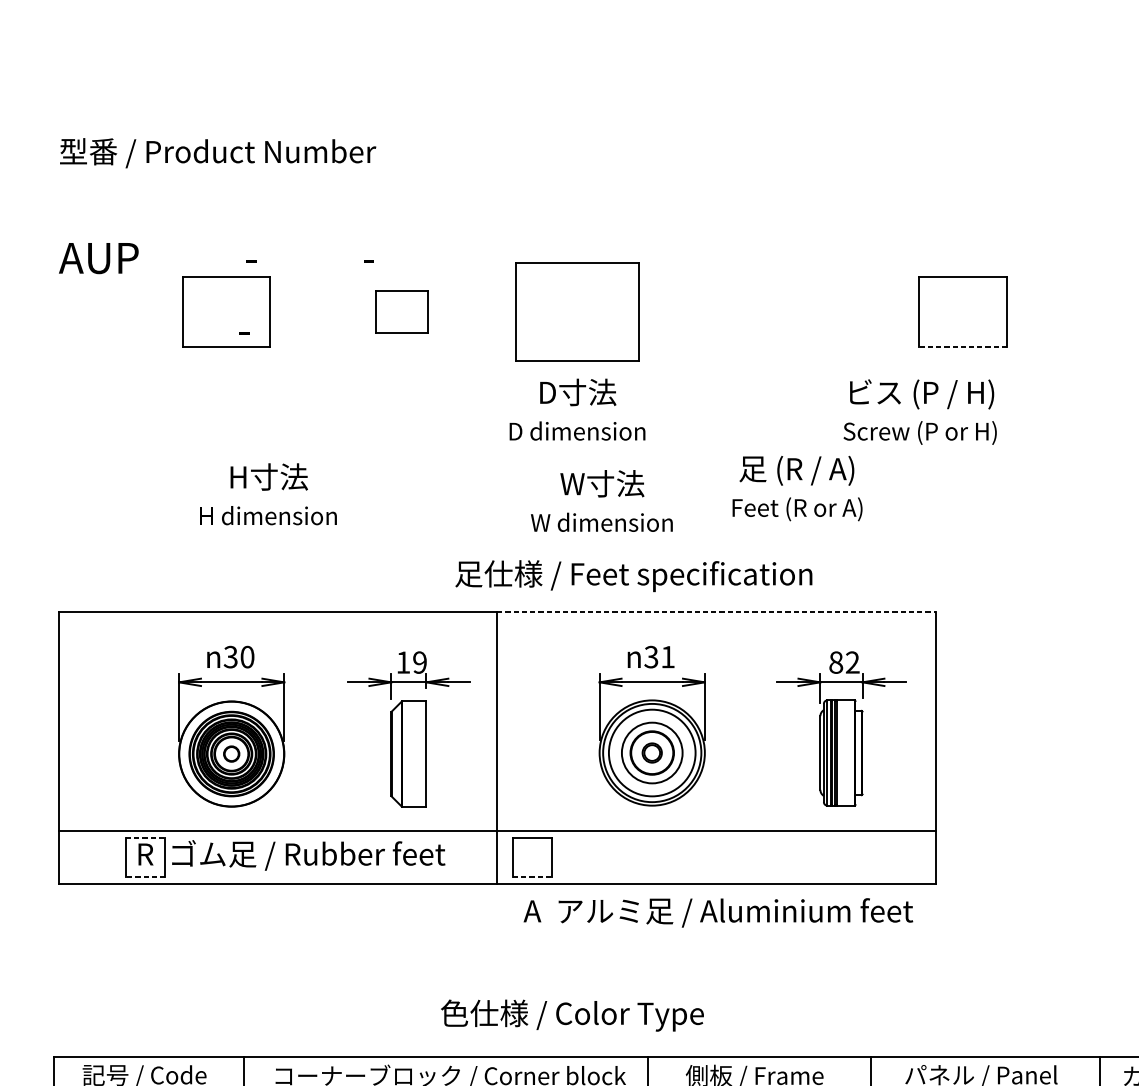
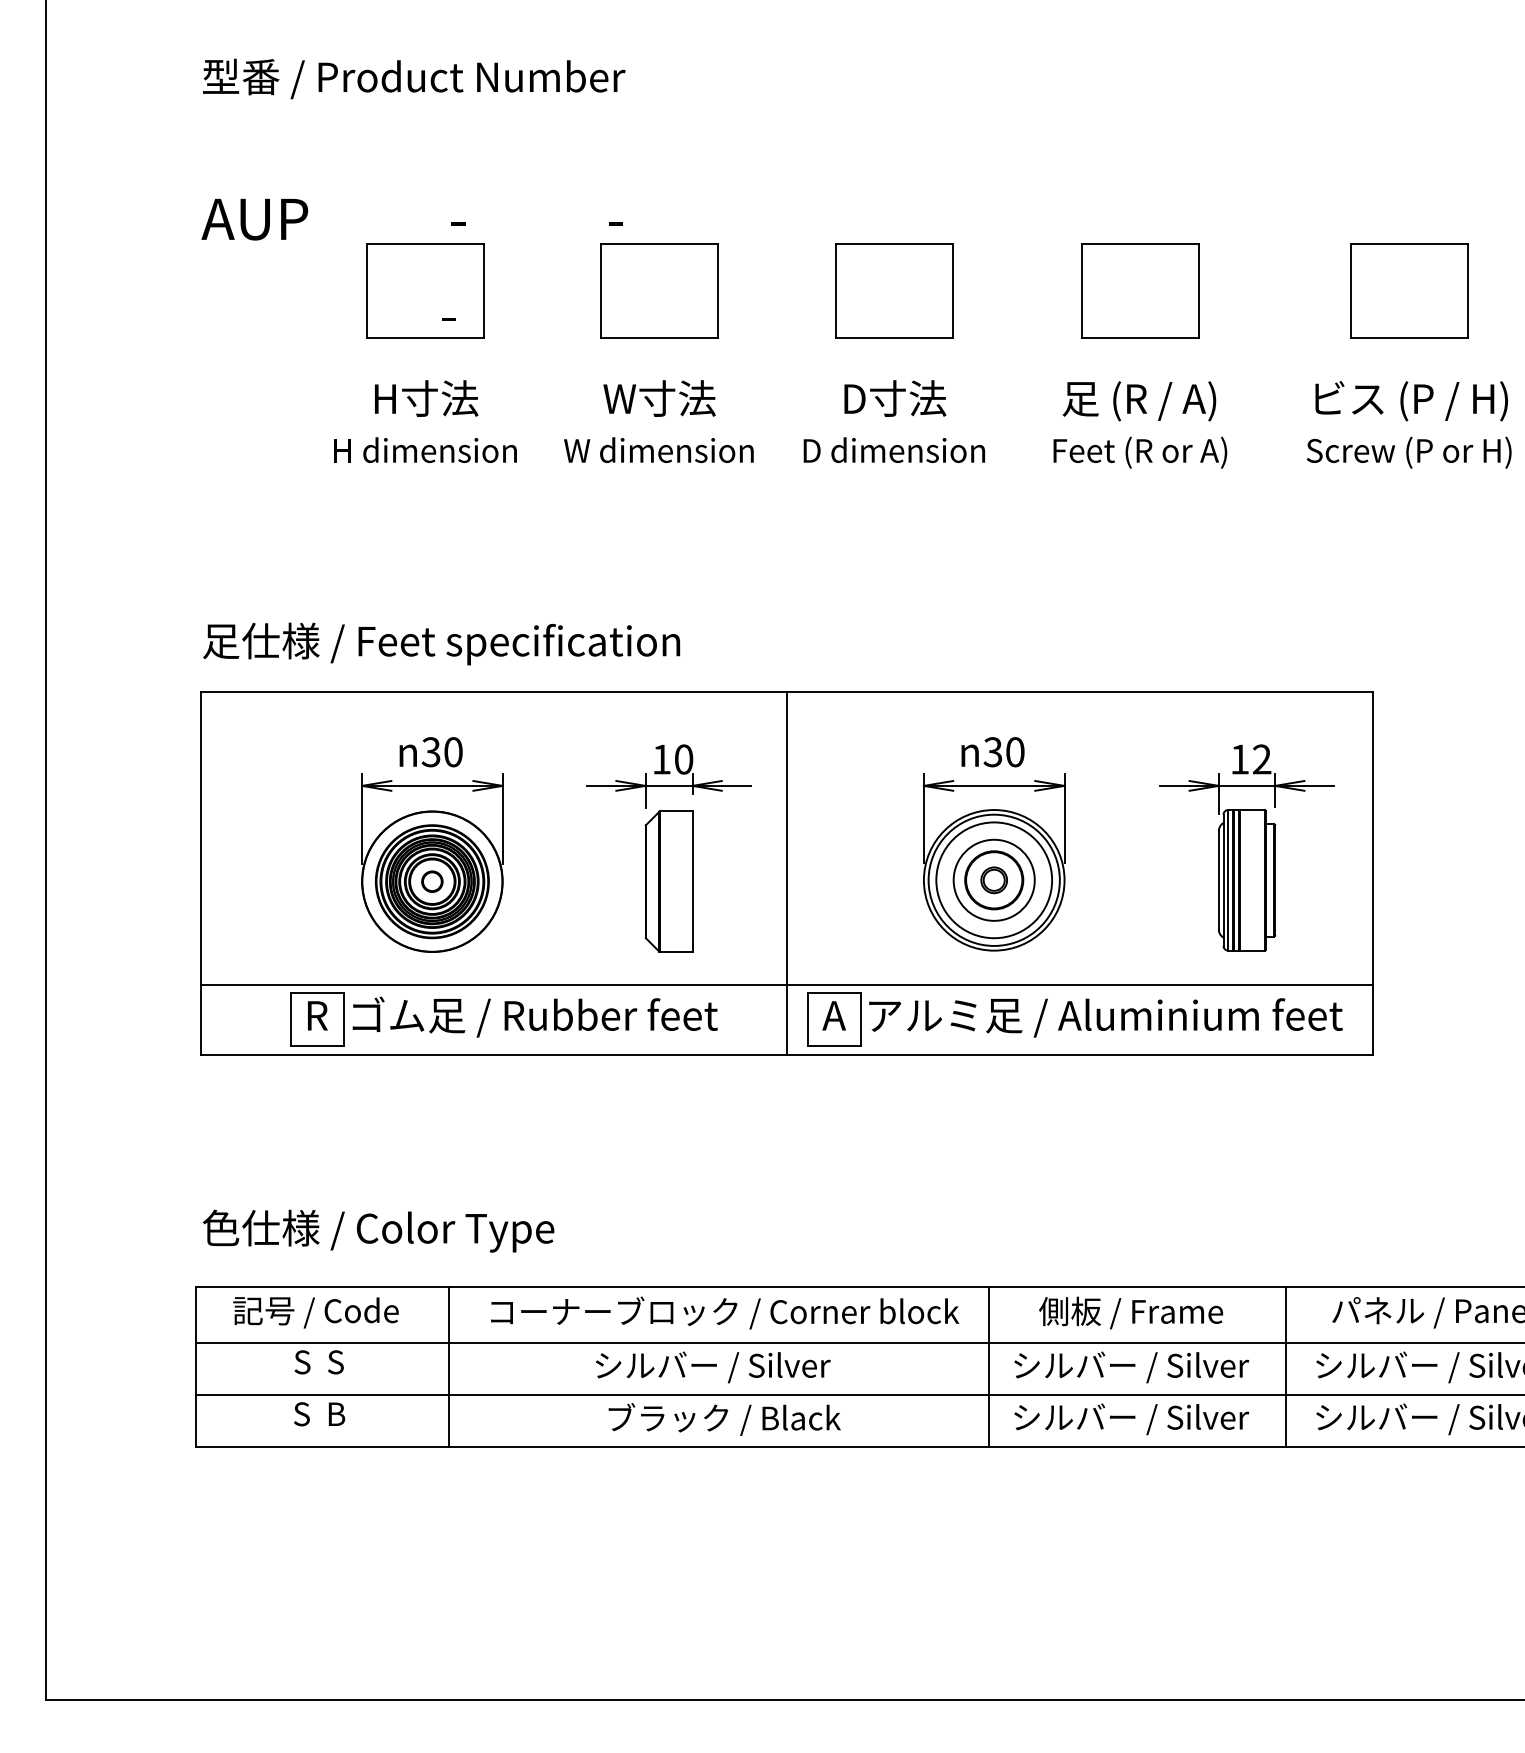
part: (401, 311) -> (659, 290), size x1.67
part: (577, 311) -> (894, 290), size x0.71
part: (761, 311) -> (1140, 290), added
line: (963, 346) -> (1409, 337), dashed -> solid
text: (919, 411) -> (1408, 424), moved
text: (797, 488) -> (1140, 424), moved
text: (268, 494) -> (425, 421), moved
text: (601, 500) -> (658, 421), moved
text: (633, 575) -> (441, 643), moved
line: (716, 611) -> (1080, 691), dashed -> solid
text: (668, 657) -> (1015, 752), 31 -> 30
text: (419, 662) -> (683, 759), 19 -> 10
text: (835, 662) -> (1239, 759), 82 -> 12
line: (145, 837) -> (317, 993), dashed -> solid
line: (144, 877) -> (316, 1046), dashed -> solid
line: (532, 877) -> (834, 1046), dashed -> solid
text: (718, 912) -> (1082, 1017), moved
text: (572, 1015) -> (378, 1230), moved

